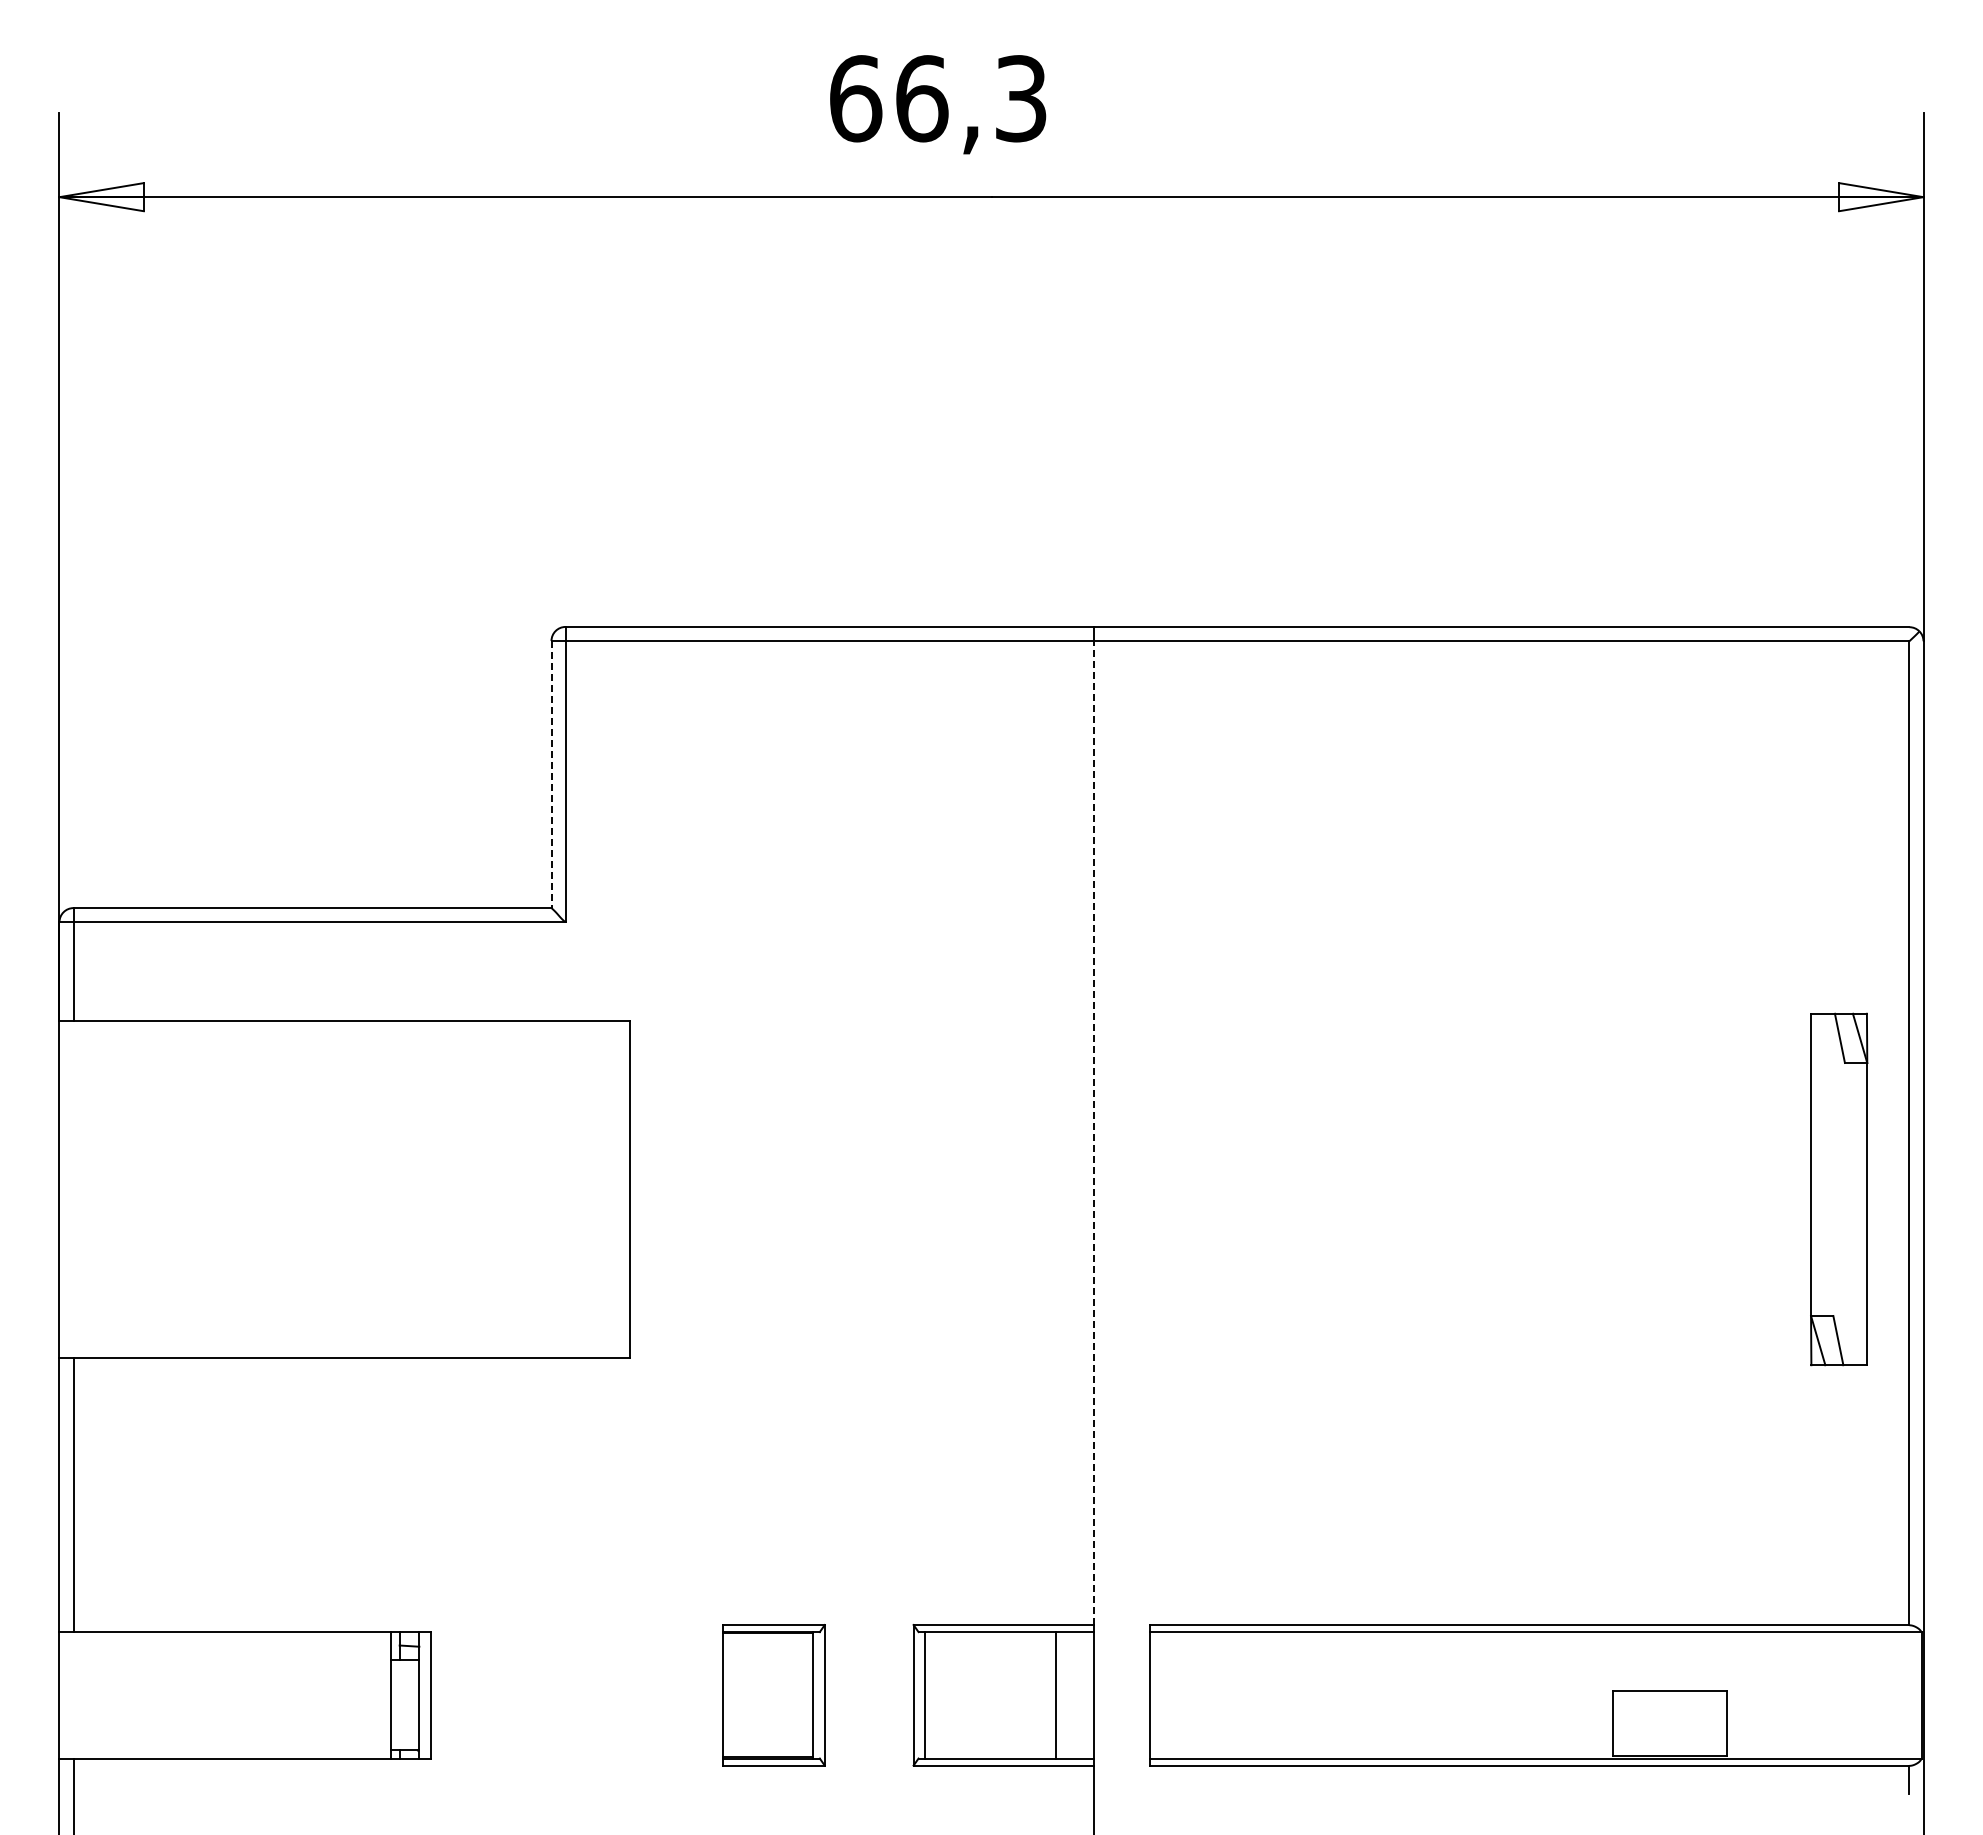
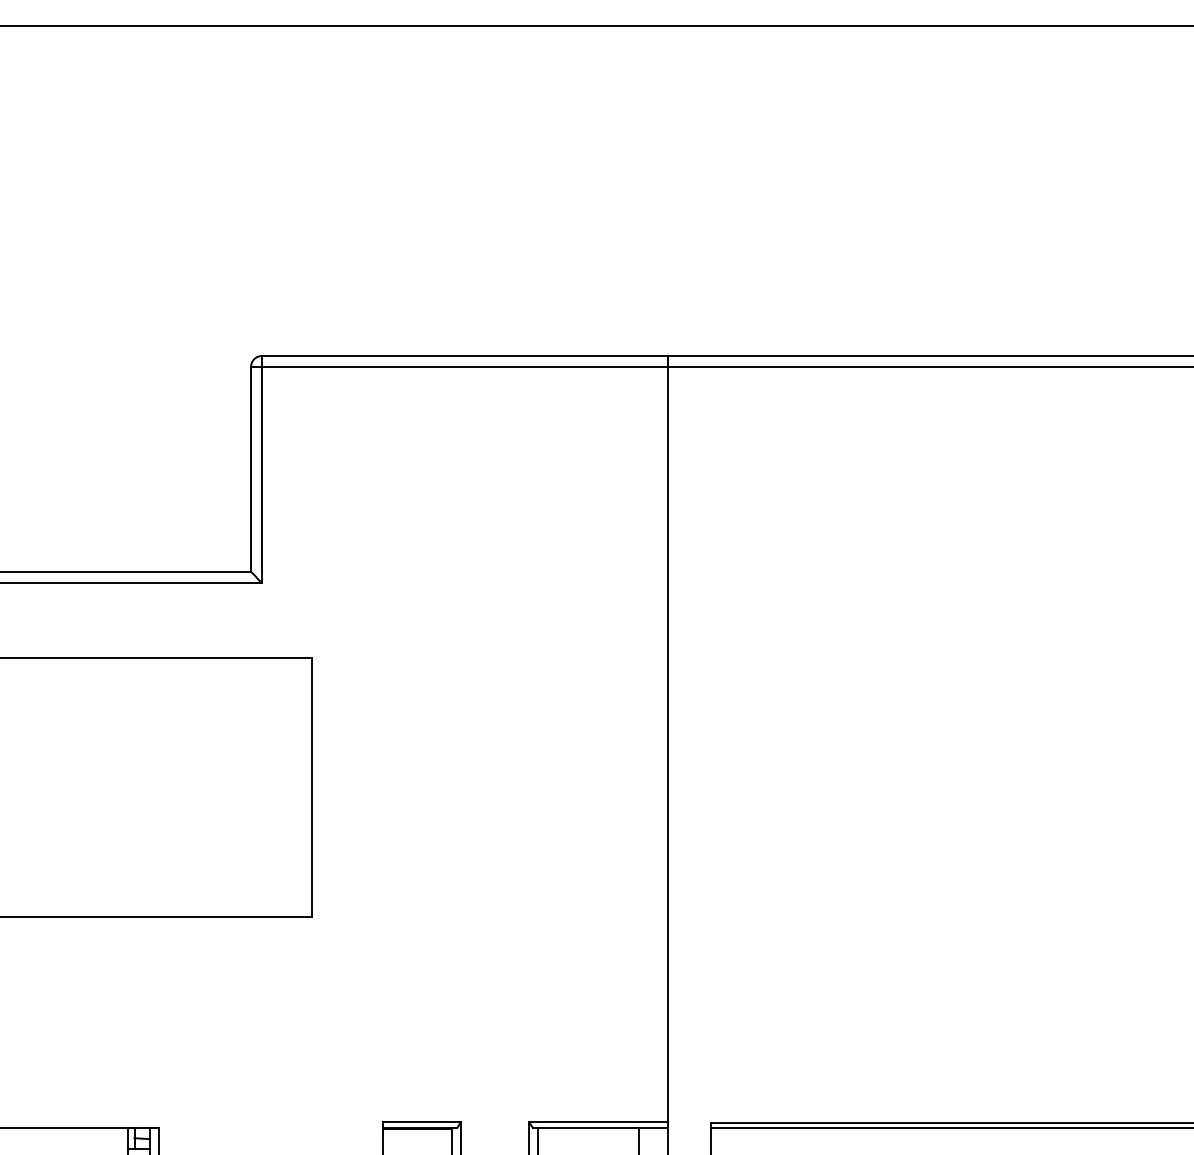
line: (551, 774) -> (251, 469), dashed -> solid
line: (1094, 1132) -> (668, 744), dashed -> solid

